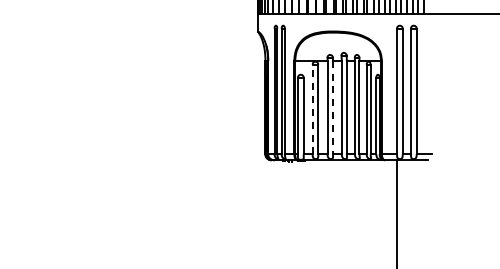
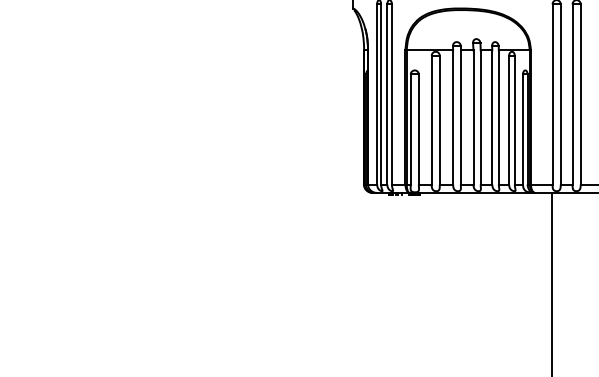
line: (332, 107) -> (460, 117), dashed -> solid
line: (312, 109) -> (431, 120), dashed -> solid

